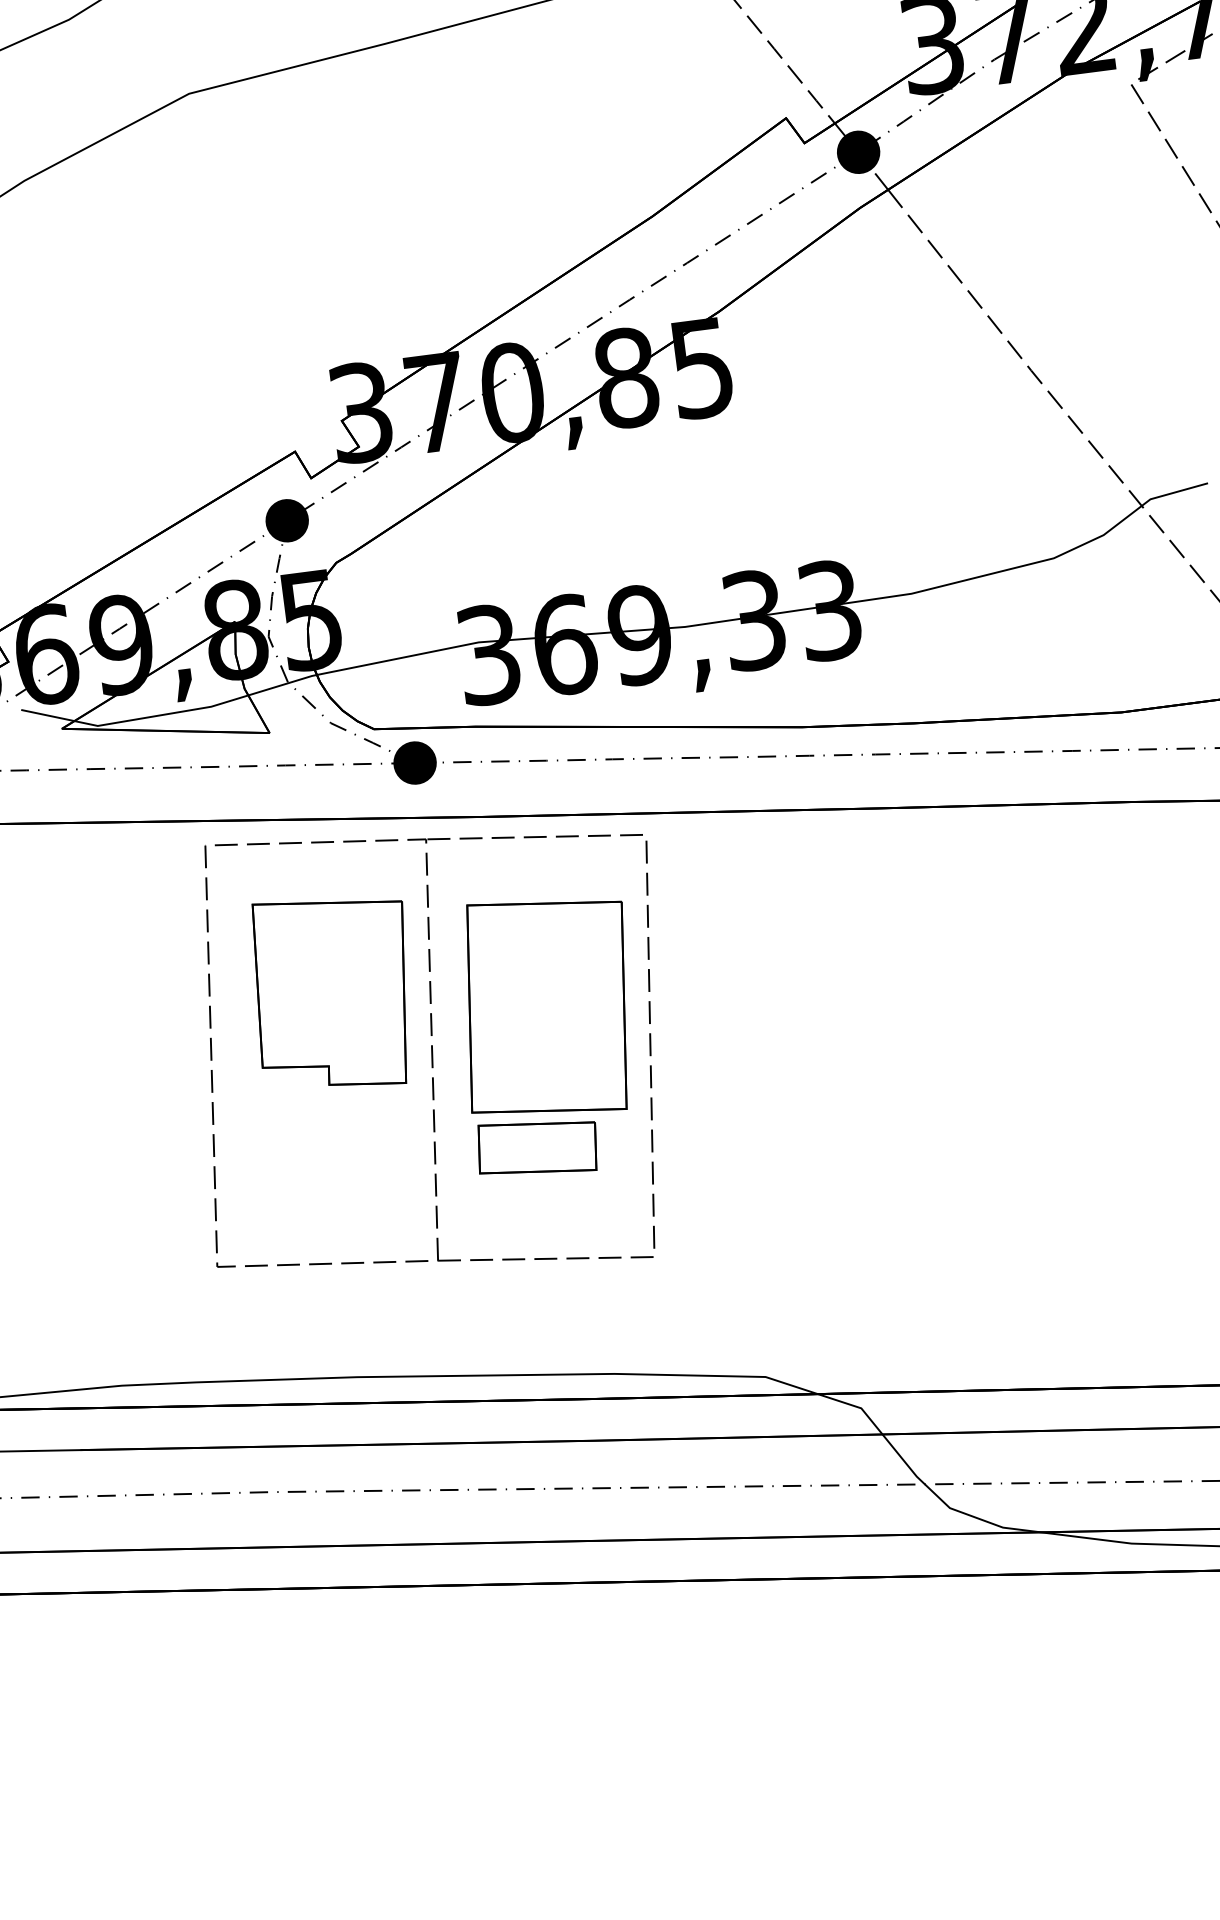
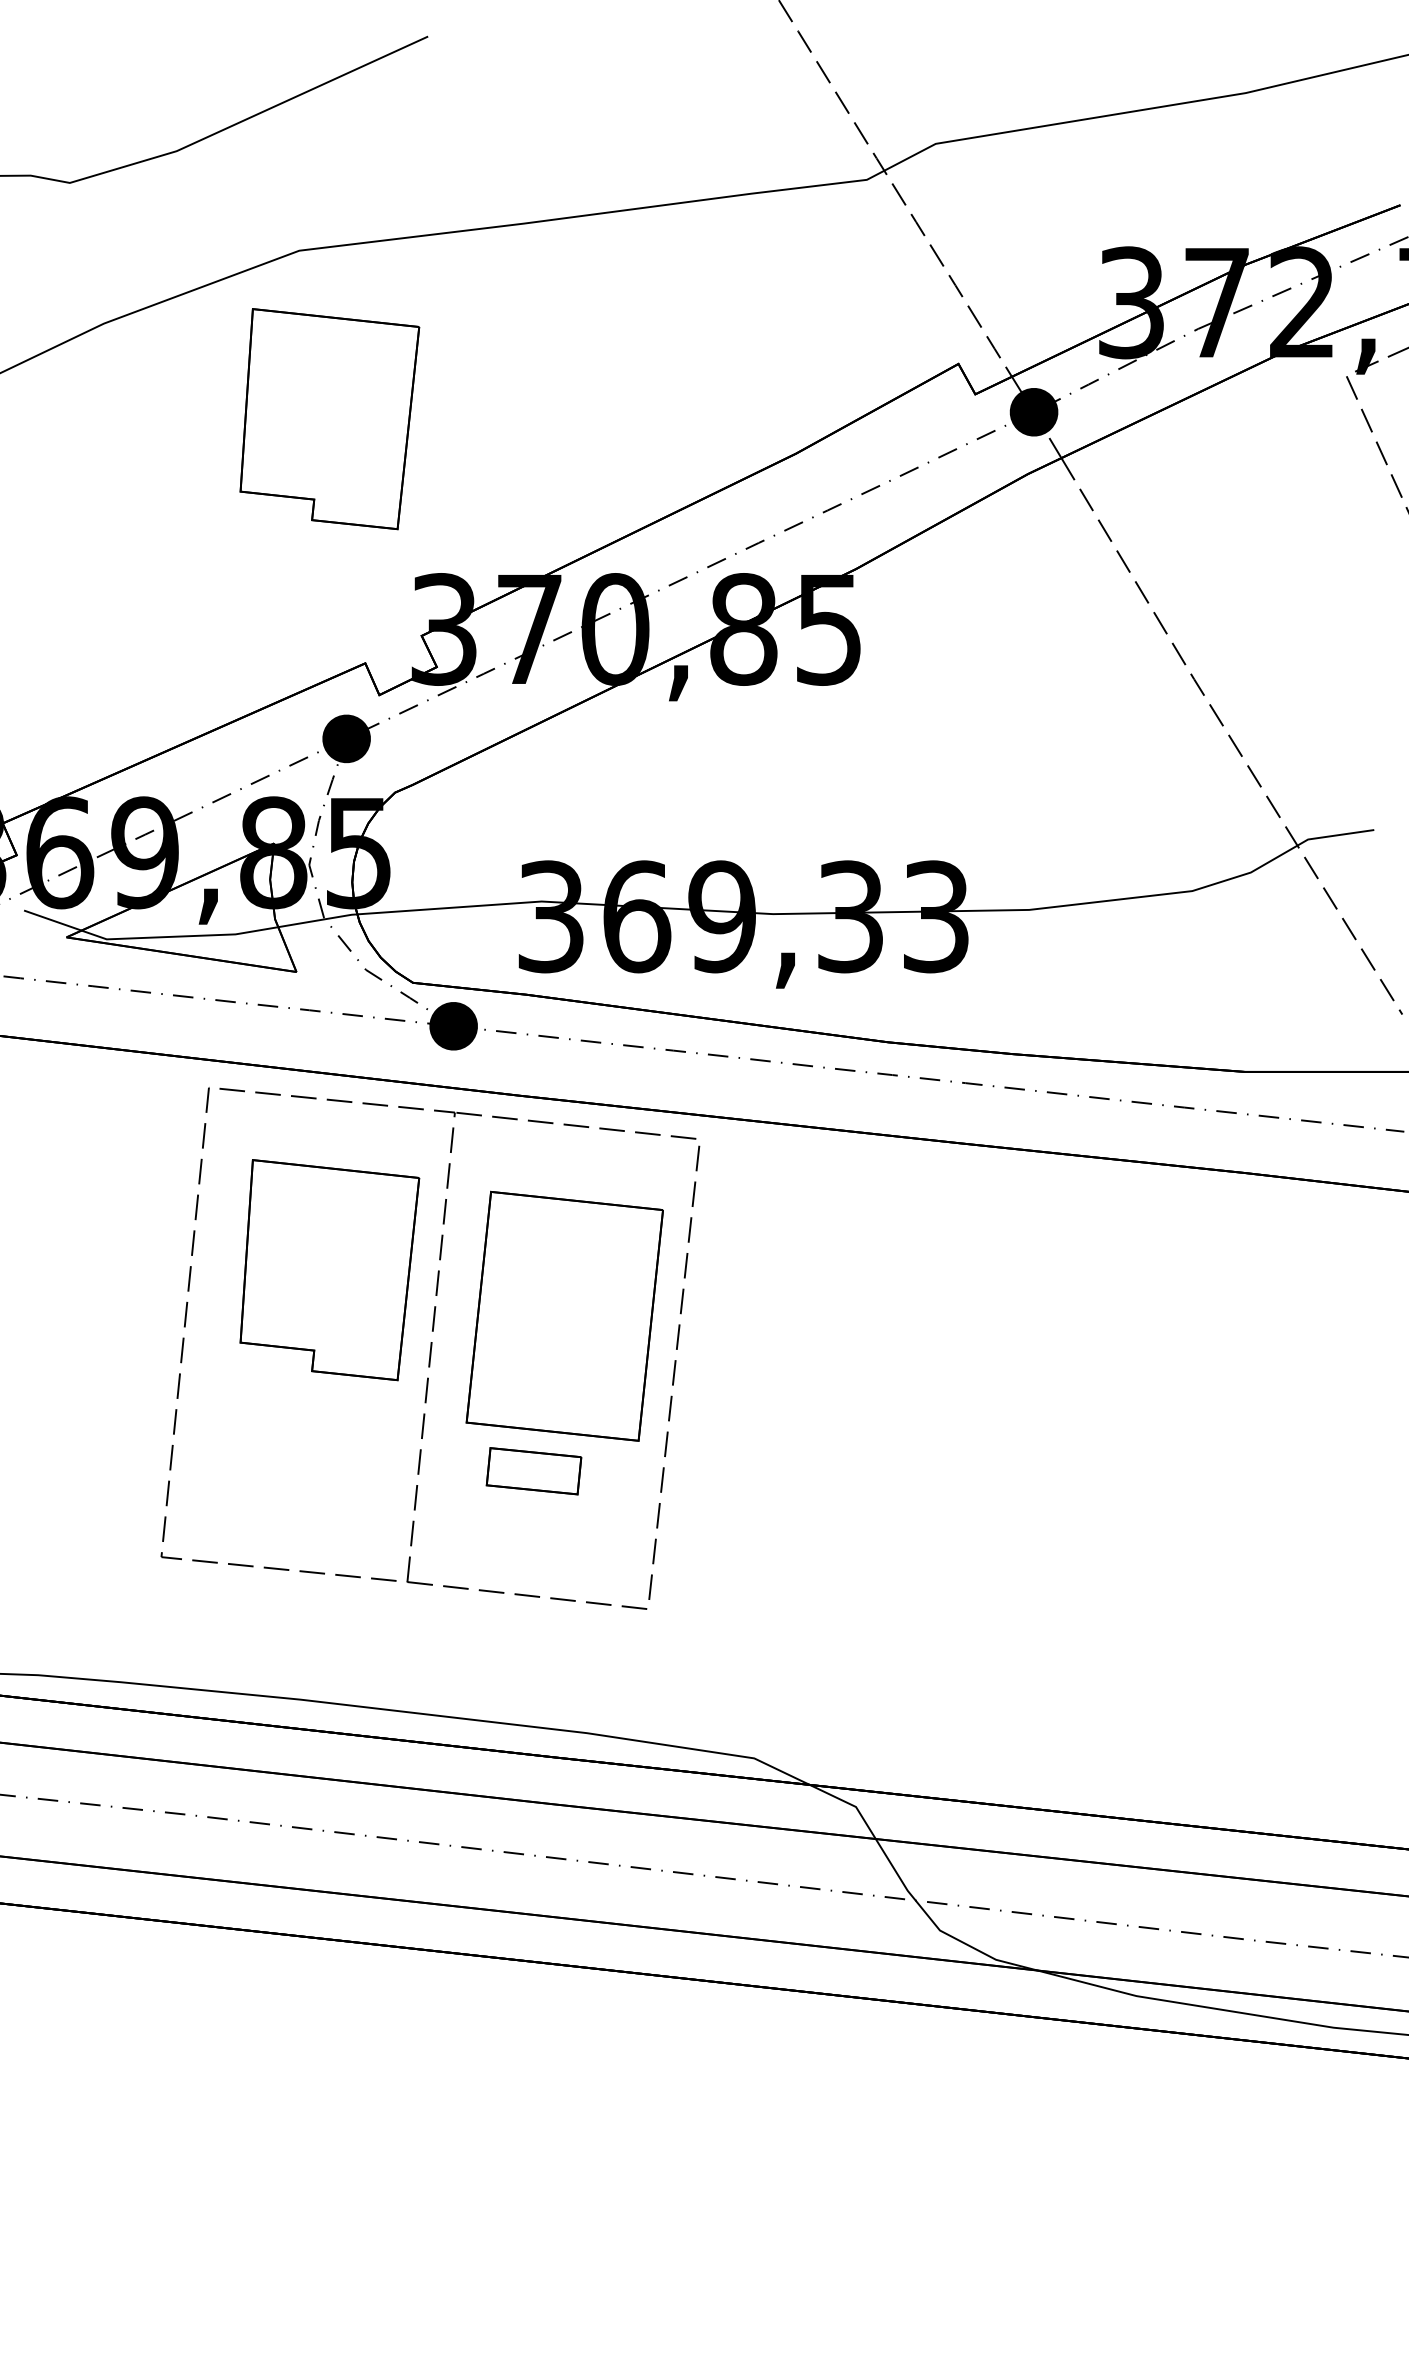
part: (235, 239) -> (329, 419), added
part: (537, 1148) -> (533, 1471), size x0.7

